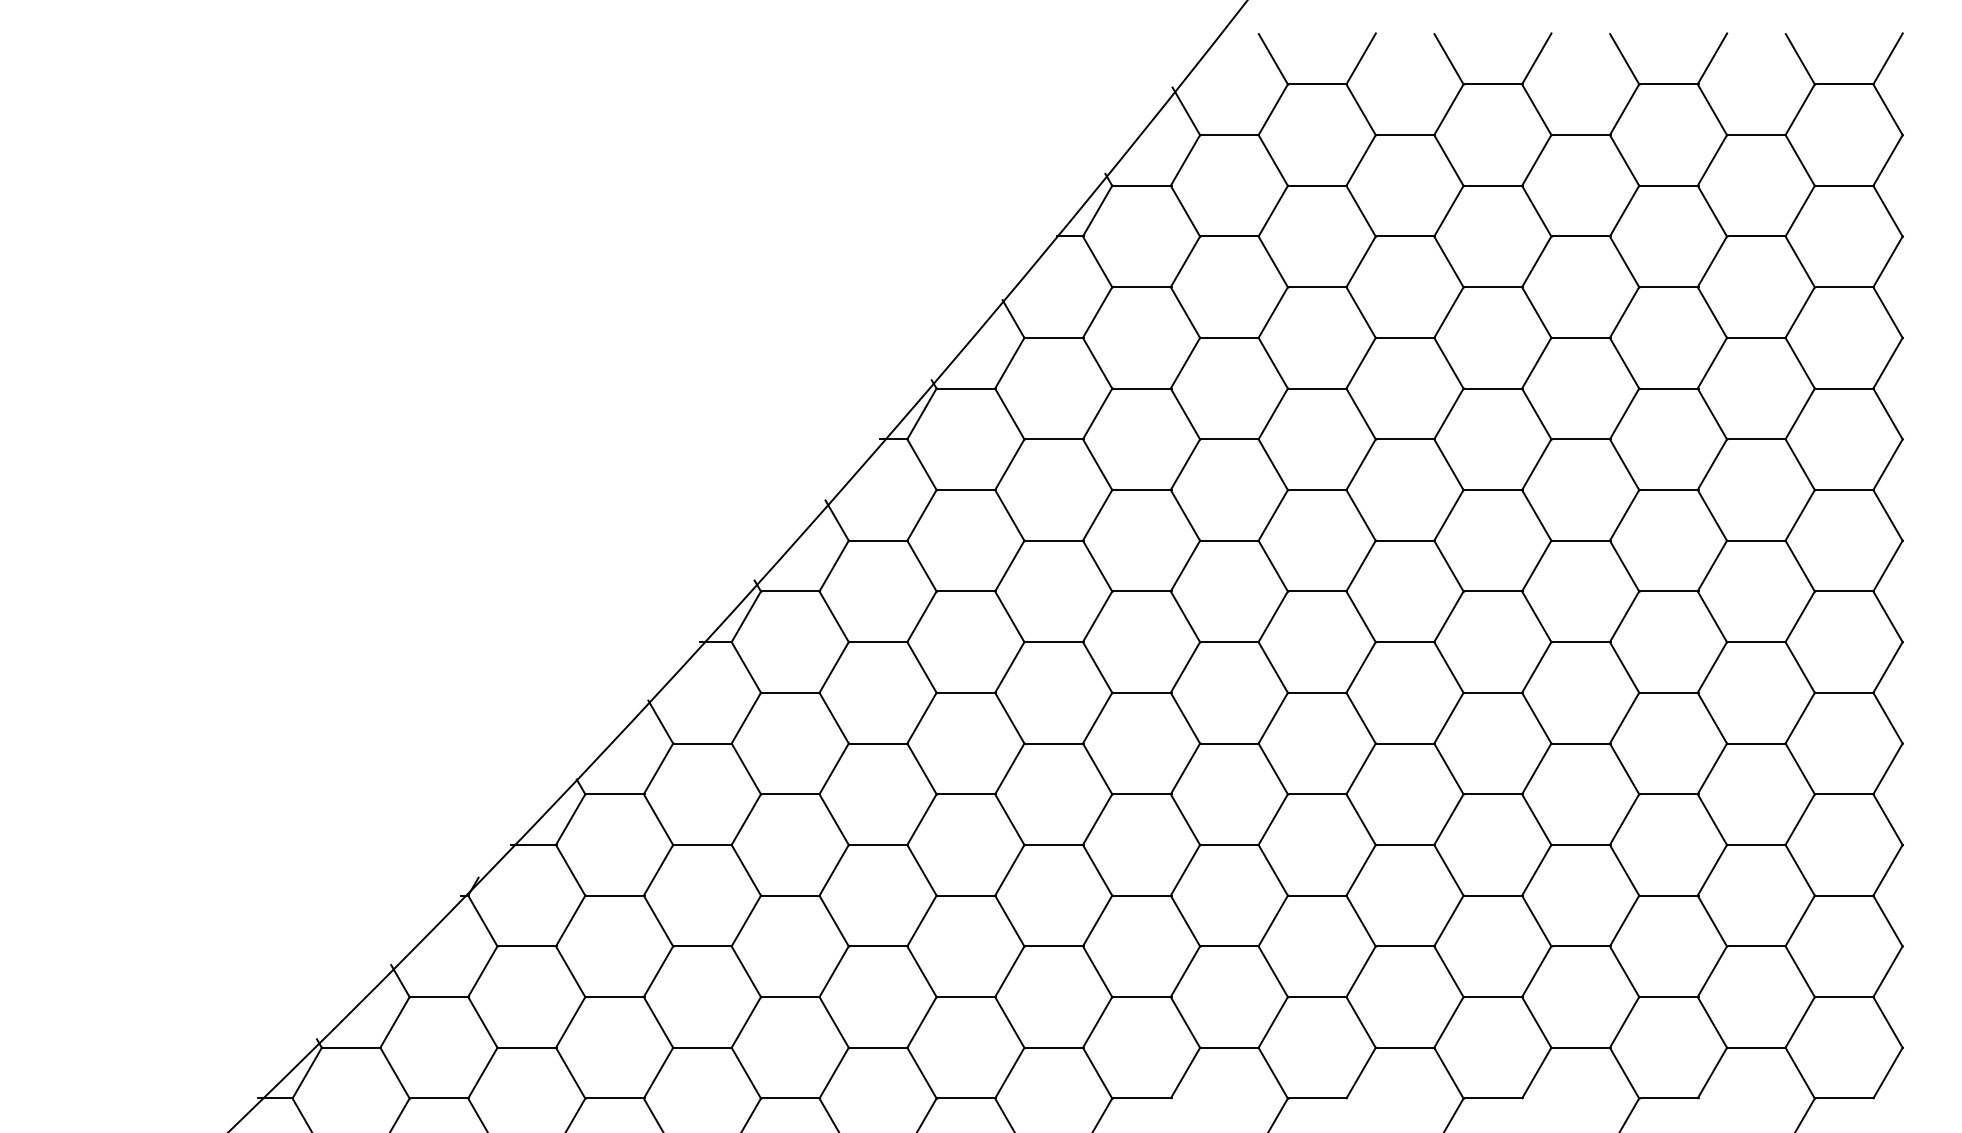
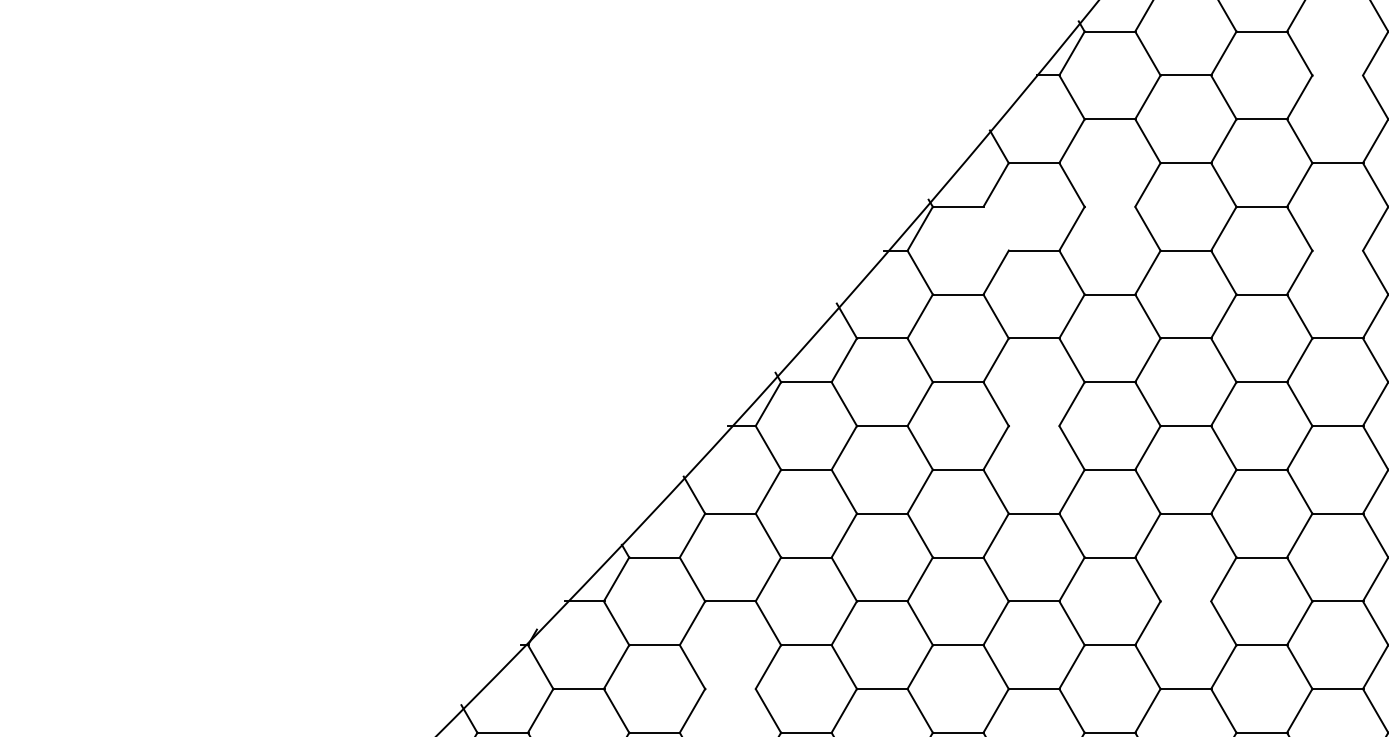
line: (1405, 236) -> (1338, 75), removed
line: (1141, 388) -> (1109, 206), removed
line: (1009, 414) -> (995, 229), removed
line: (1405, 439) -> (1338, 250), removed
line: (1054, 642) -> (1034, 426), removed
line: (1229, 844) -> (1186, 600), removed
line: (702, 946) -> (730, 689), removed

